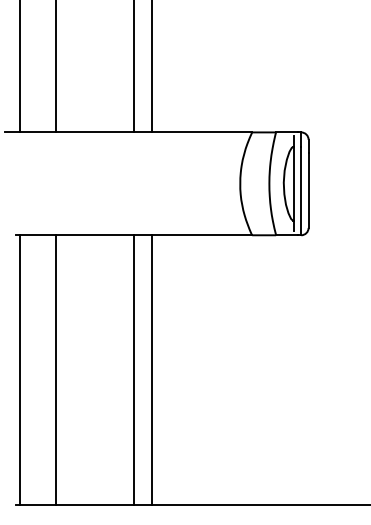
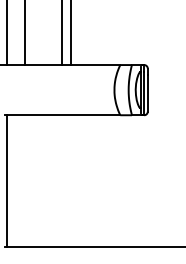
line: (55, 368) -> (24, 180), removed
line: (133, 368) -> (62, 180), removed
line: (152, 368) -> (71, 180), removed

